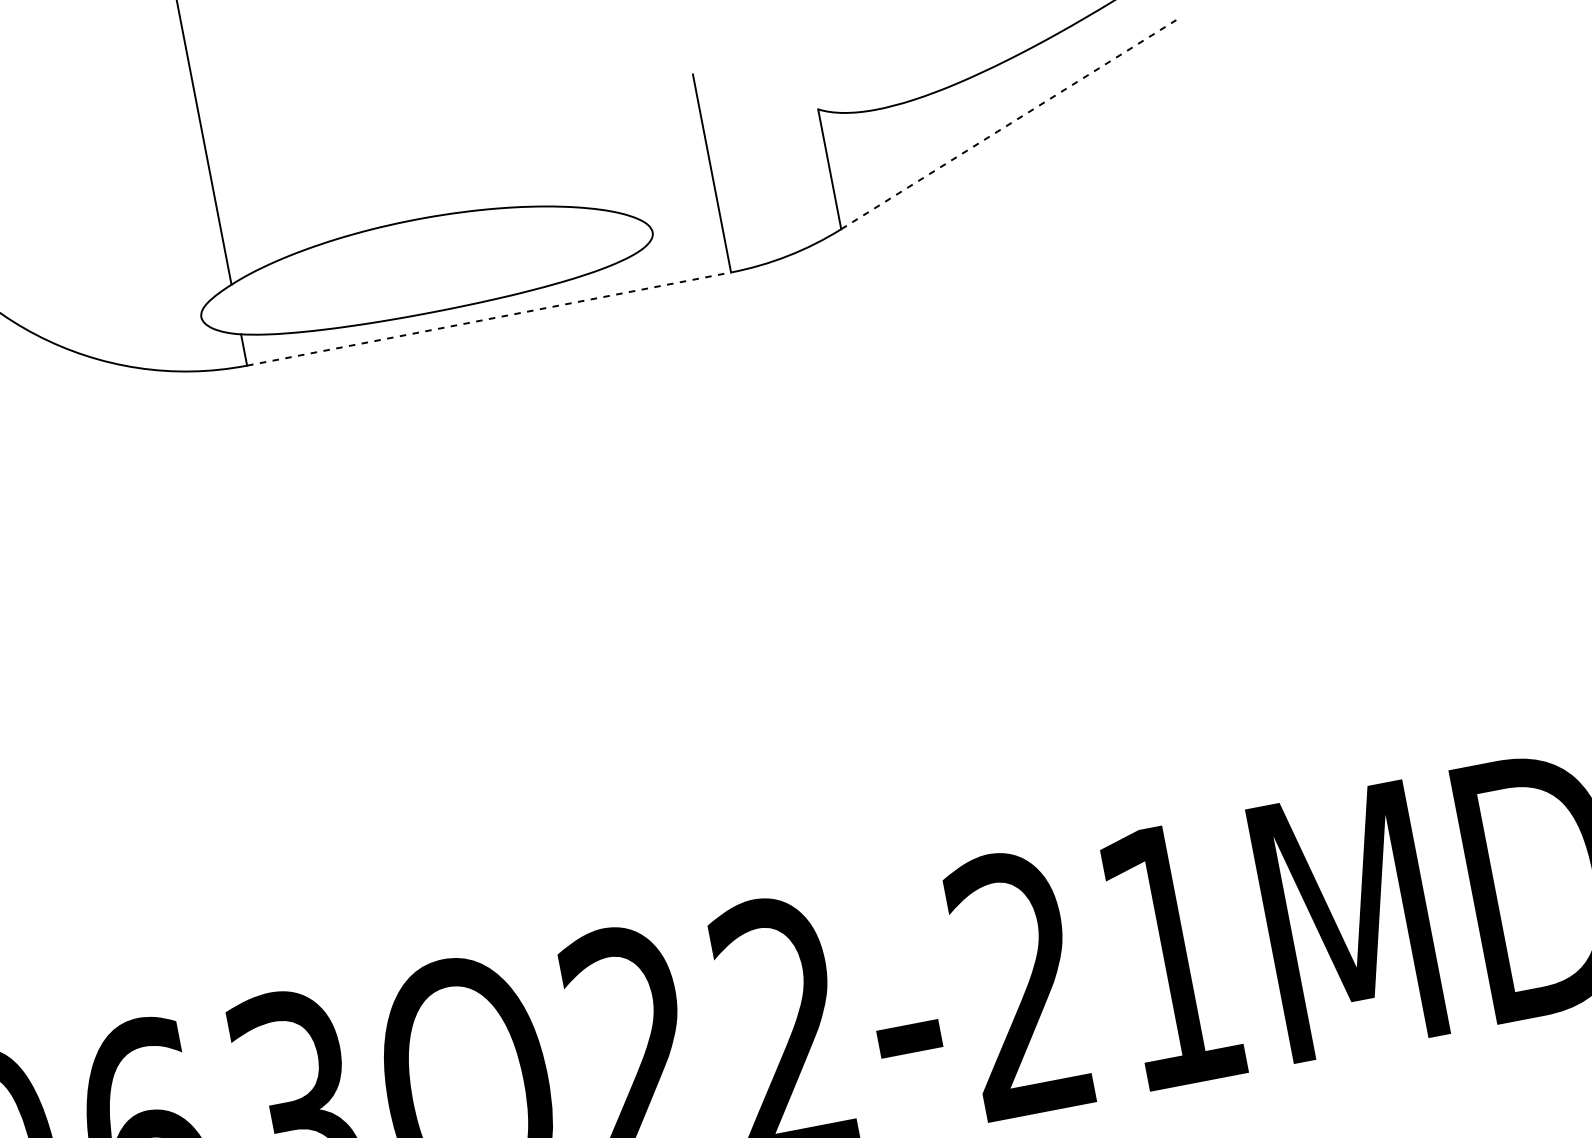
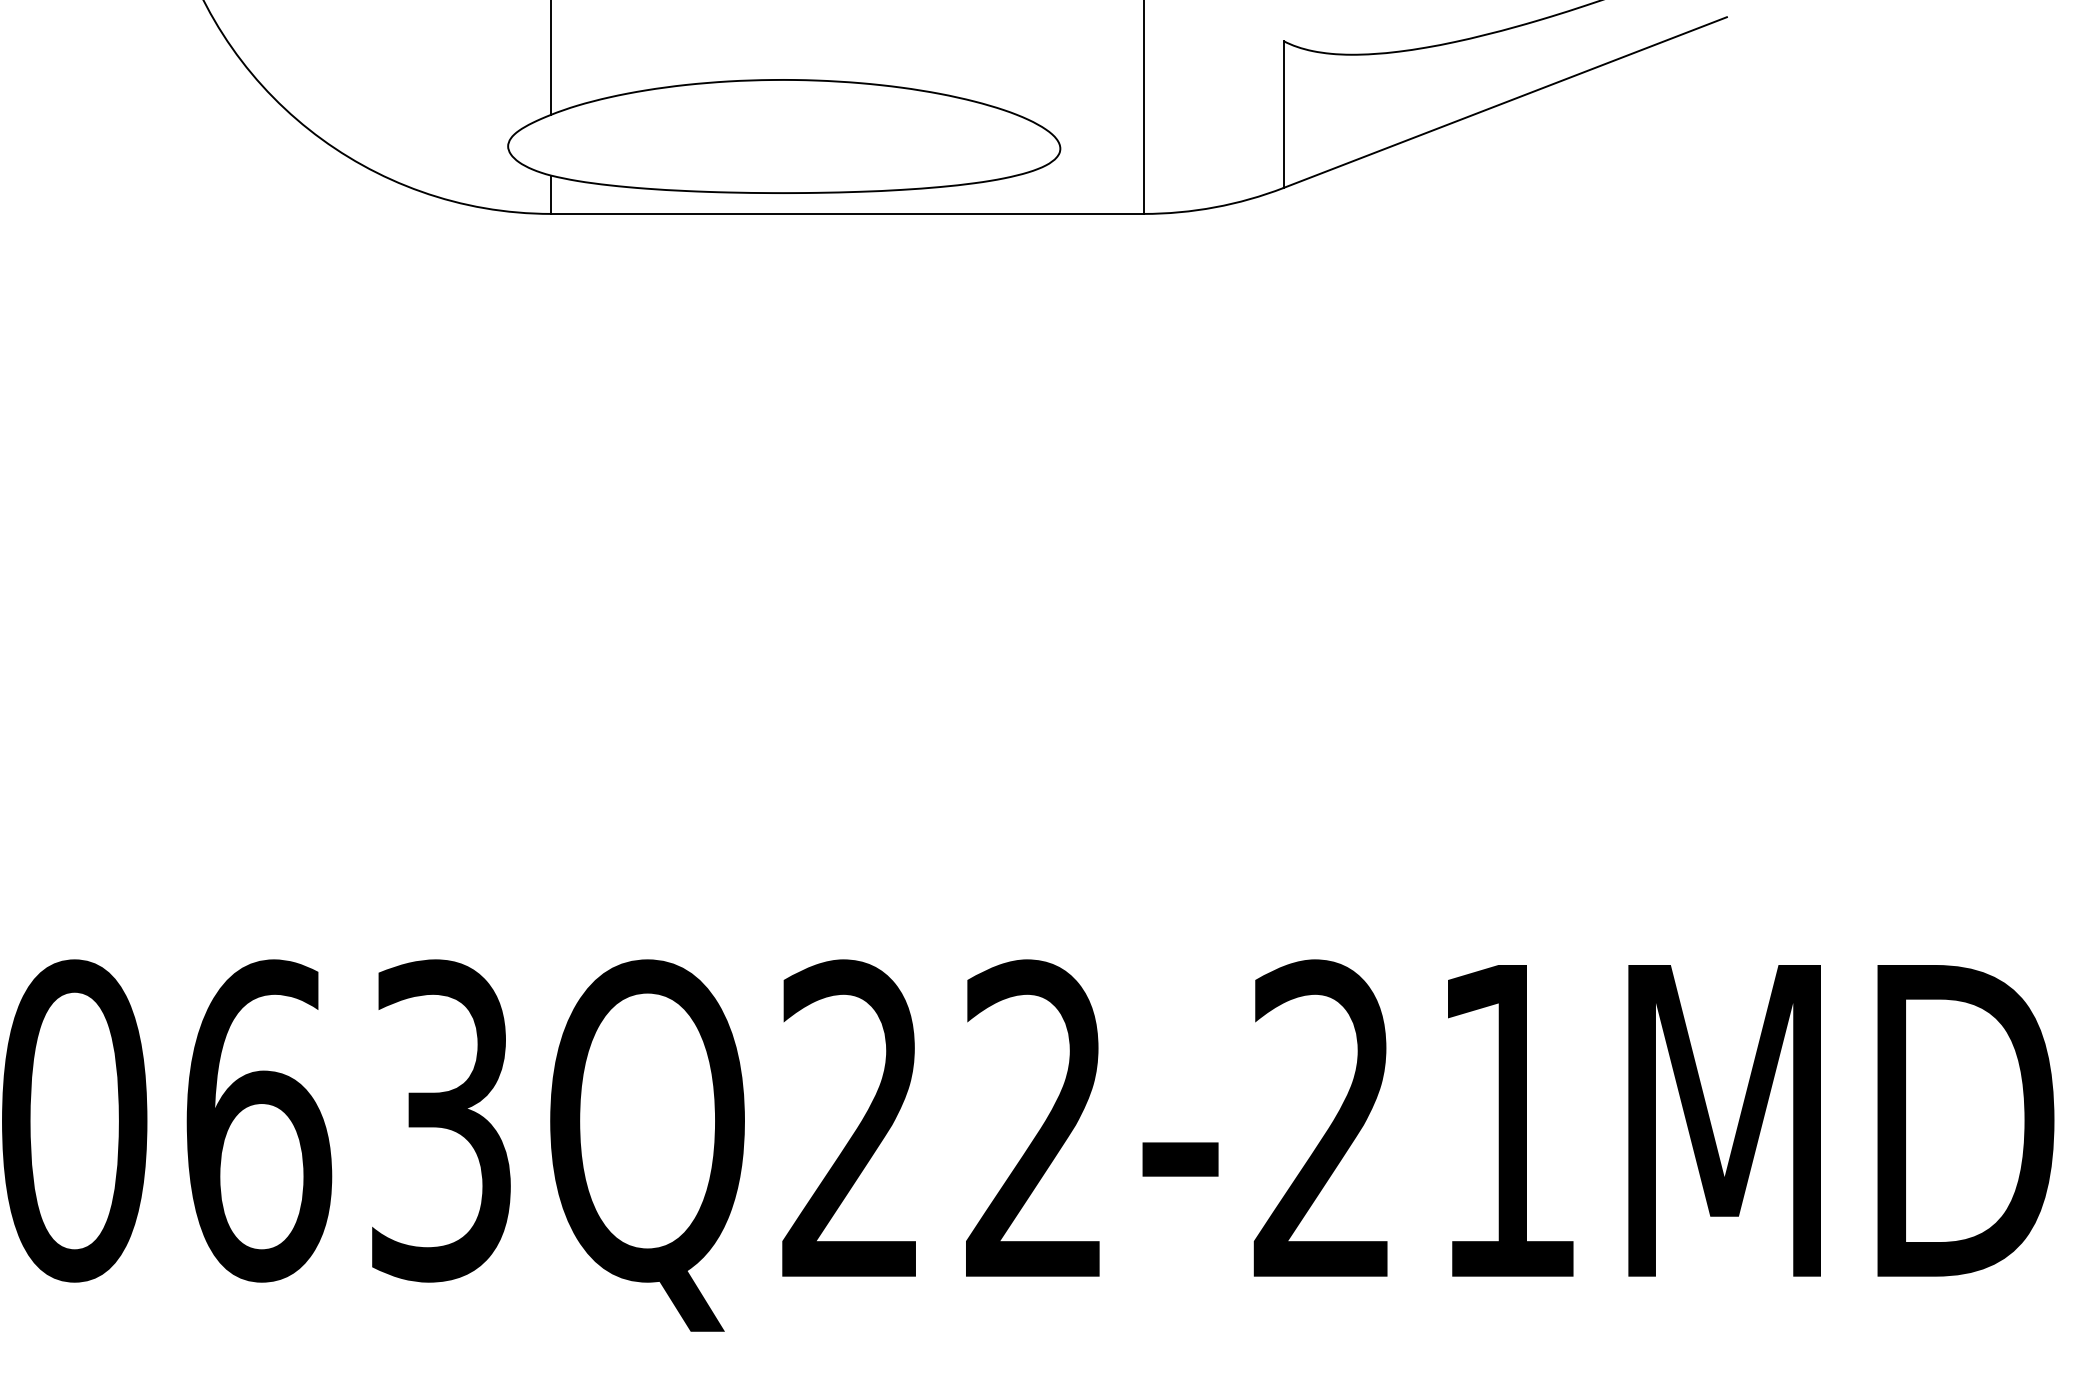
line: (1008, 124) -> (1505, 102), dashed -> solid
line: (489, 318) -> (847, 213), dashed -> solid

